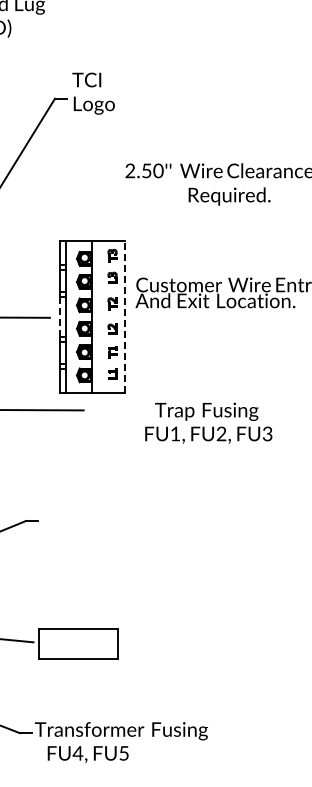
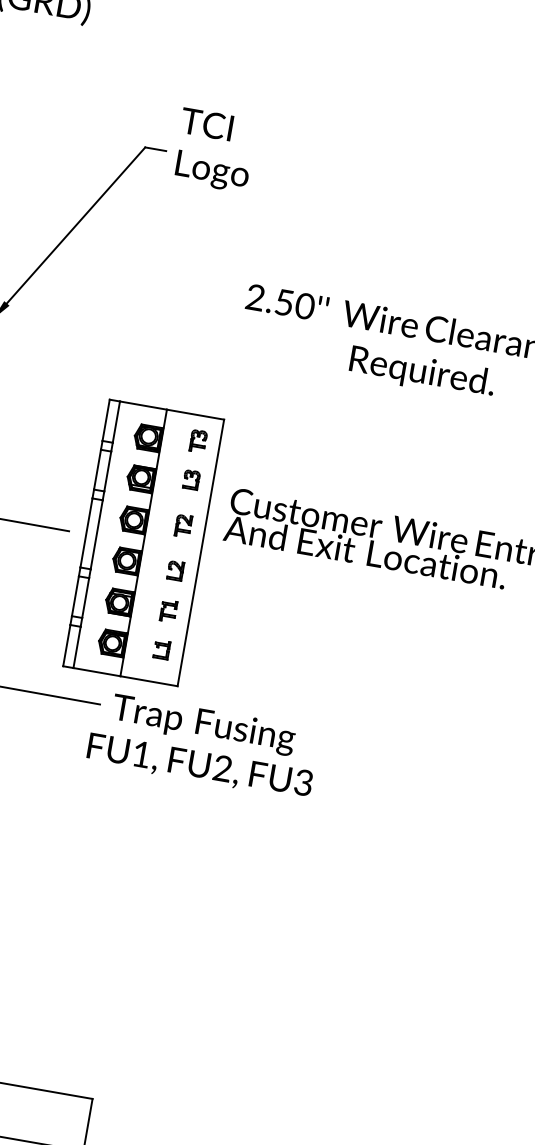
line: (59, 317) -> (86, 533), dashed -> solid
line: (124, 317) -> (200, 553), dashed -> solid
text: (208, 422) -> (203, 744), moved

